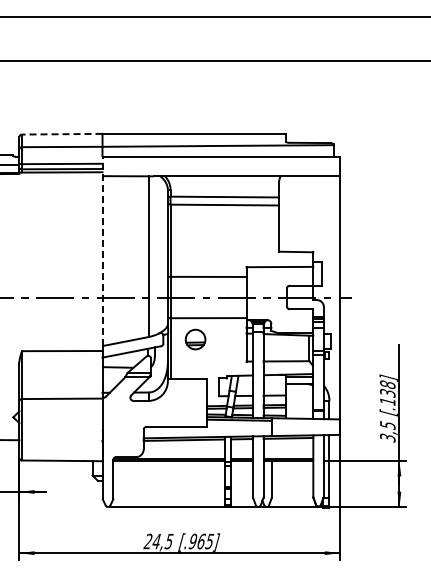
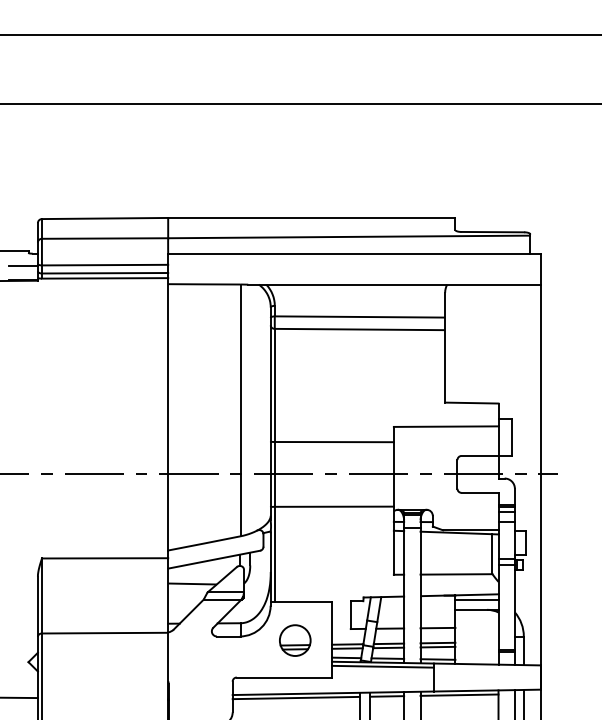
line: (61, 134) -> (103, 218), dashed -> solid
line: (102, 251) -> (168, 402), dashed -> solid
part: (195, 339) -> (295, 640), moved

